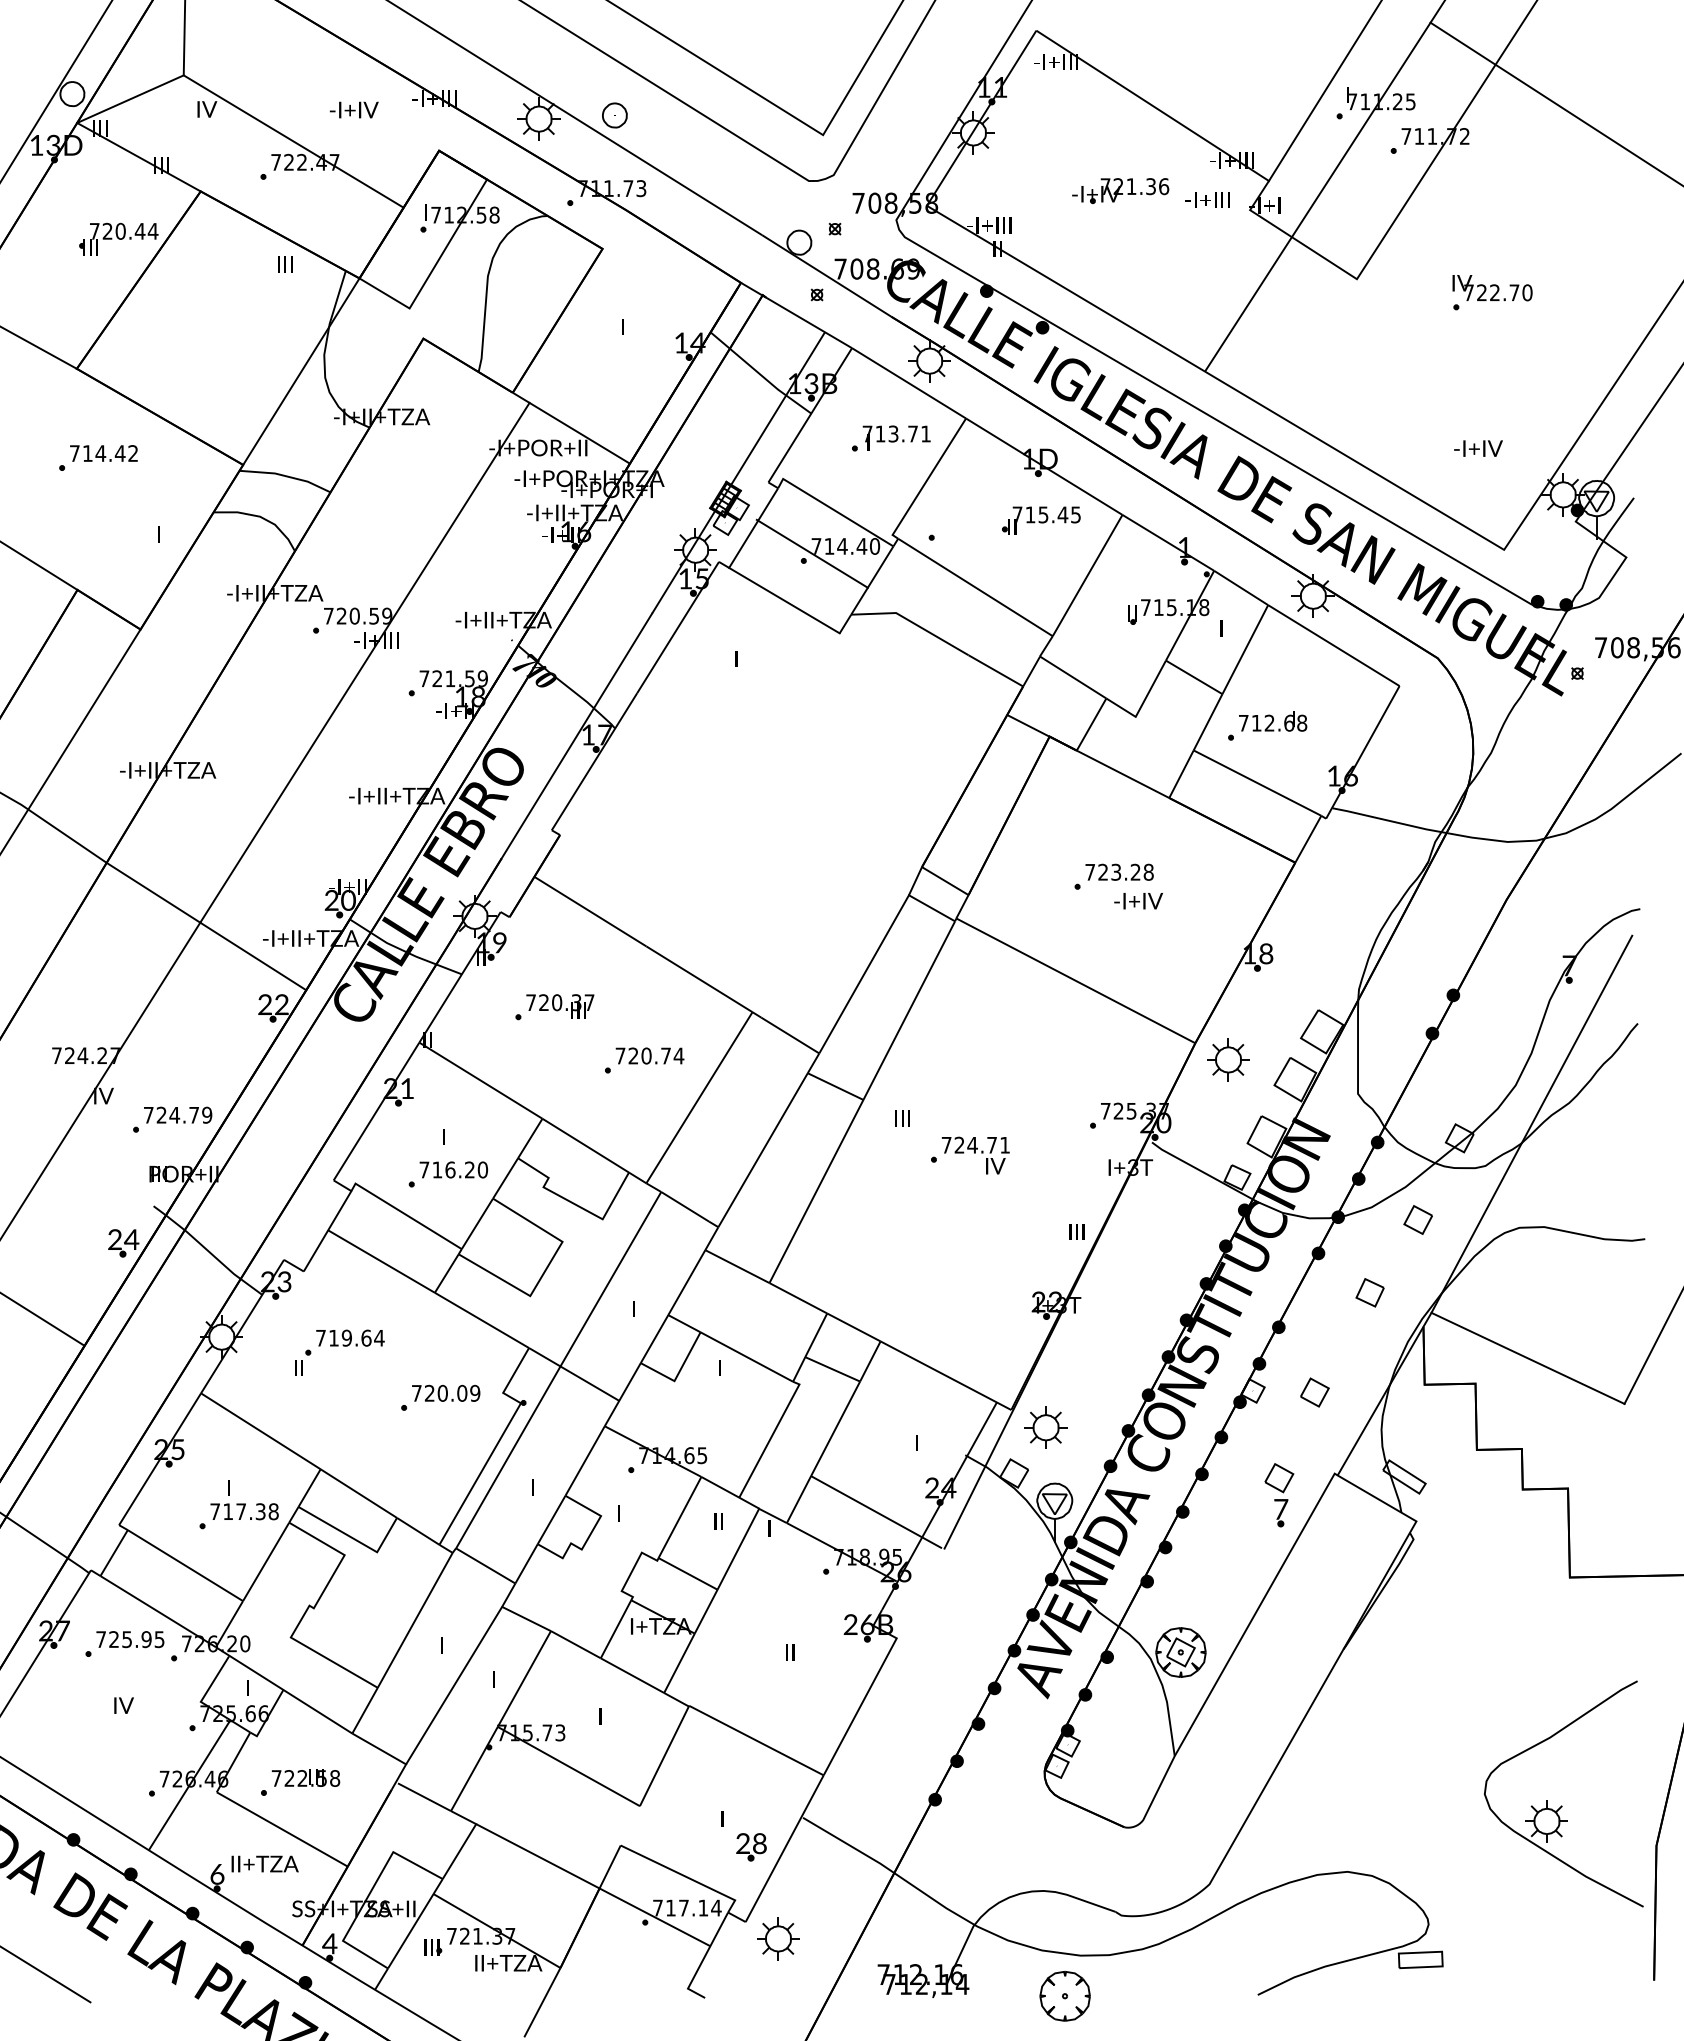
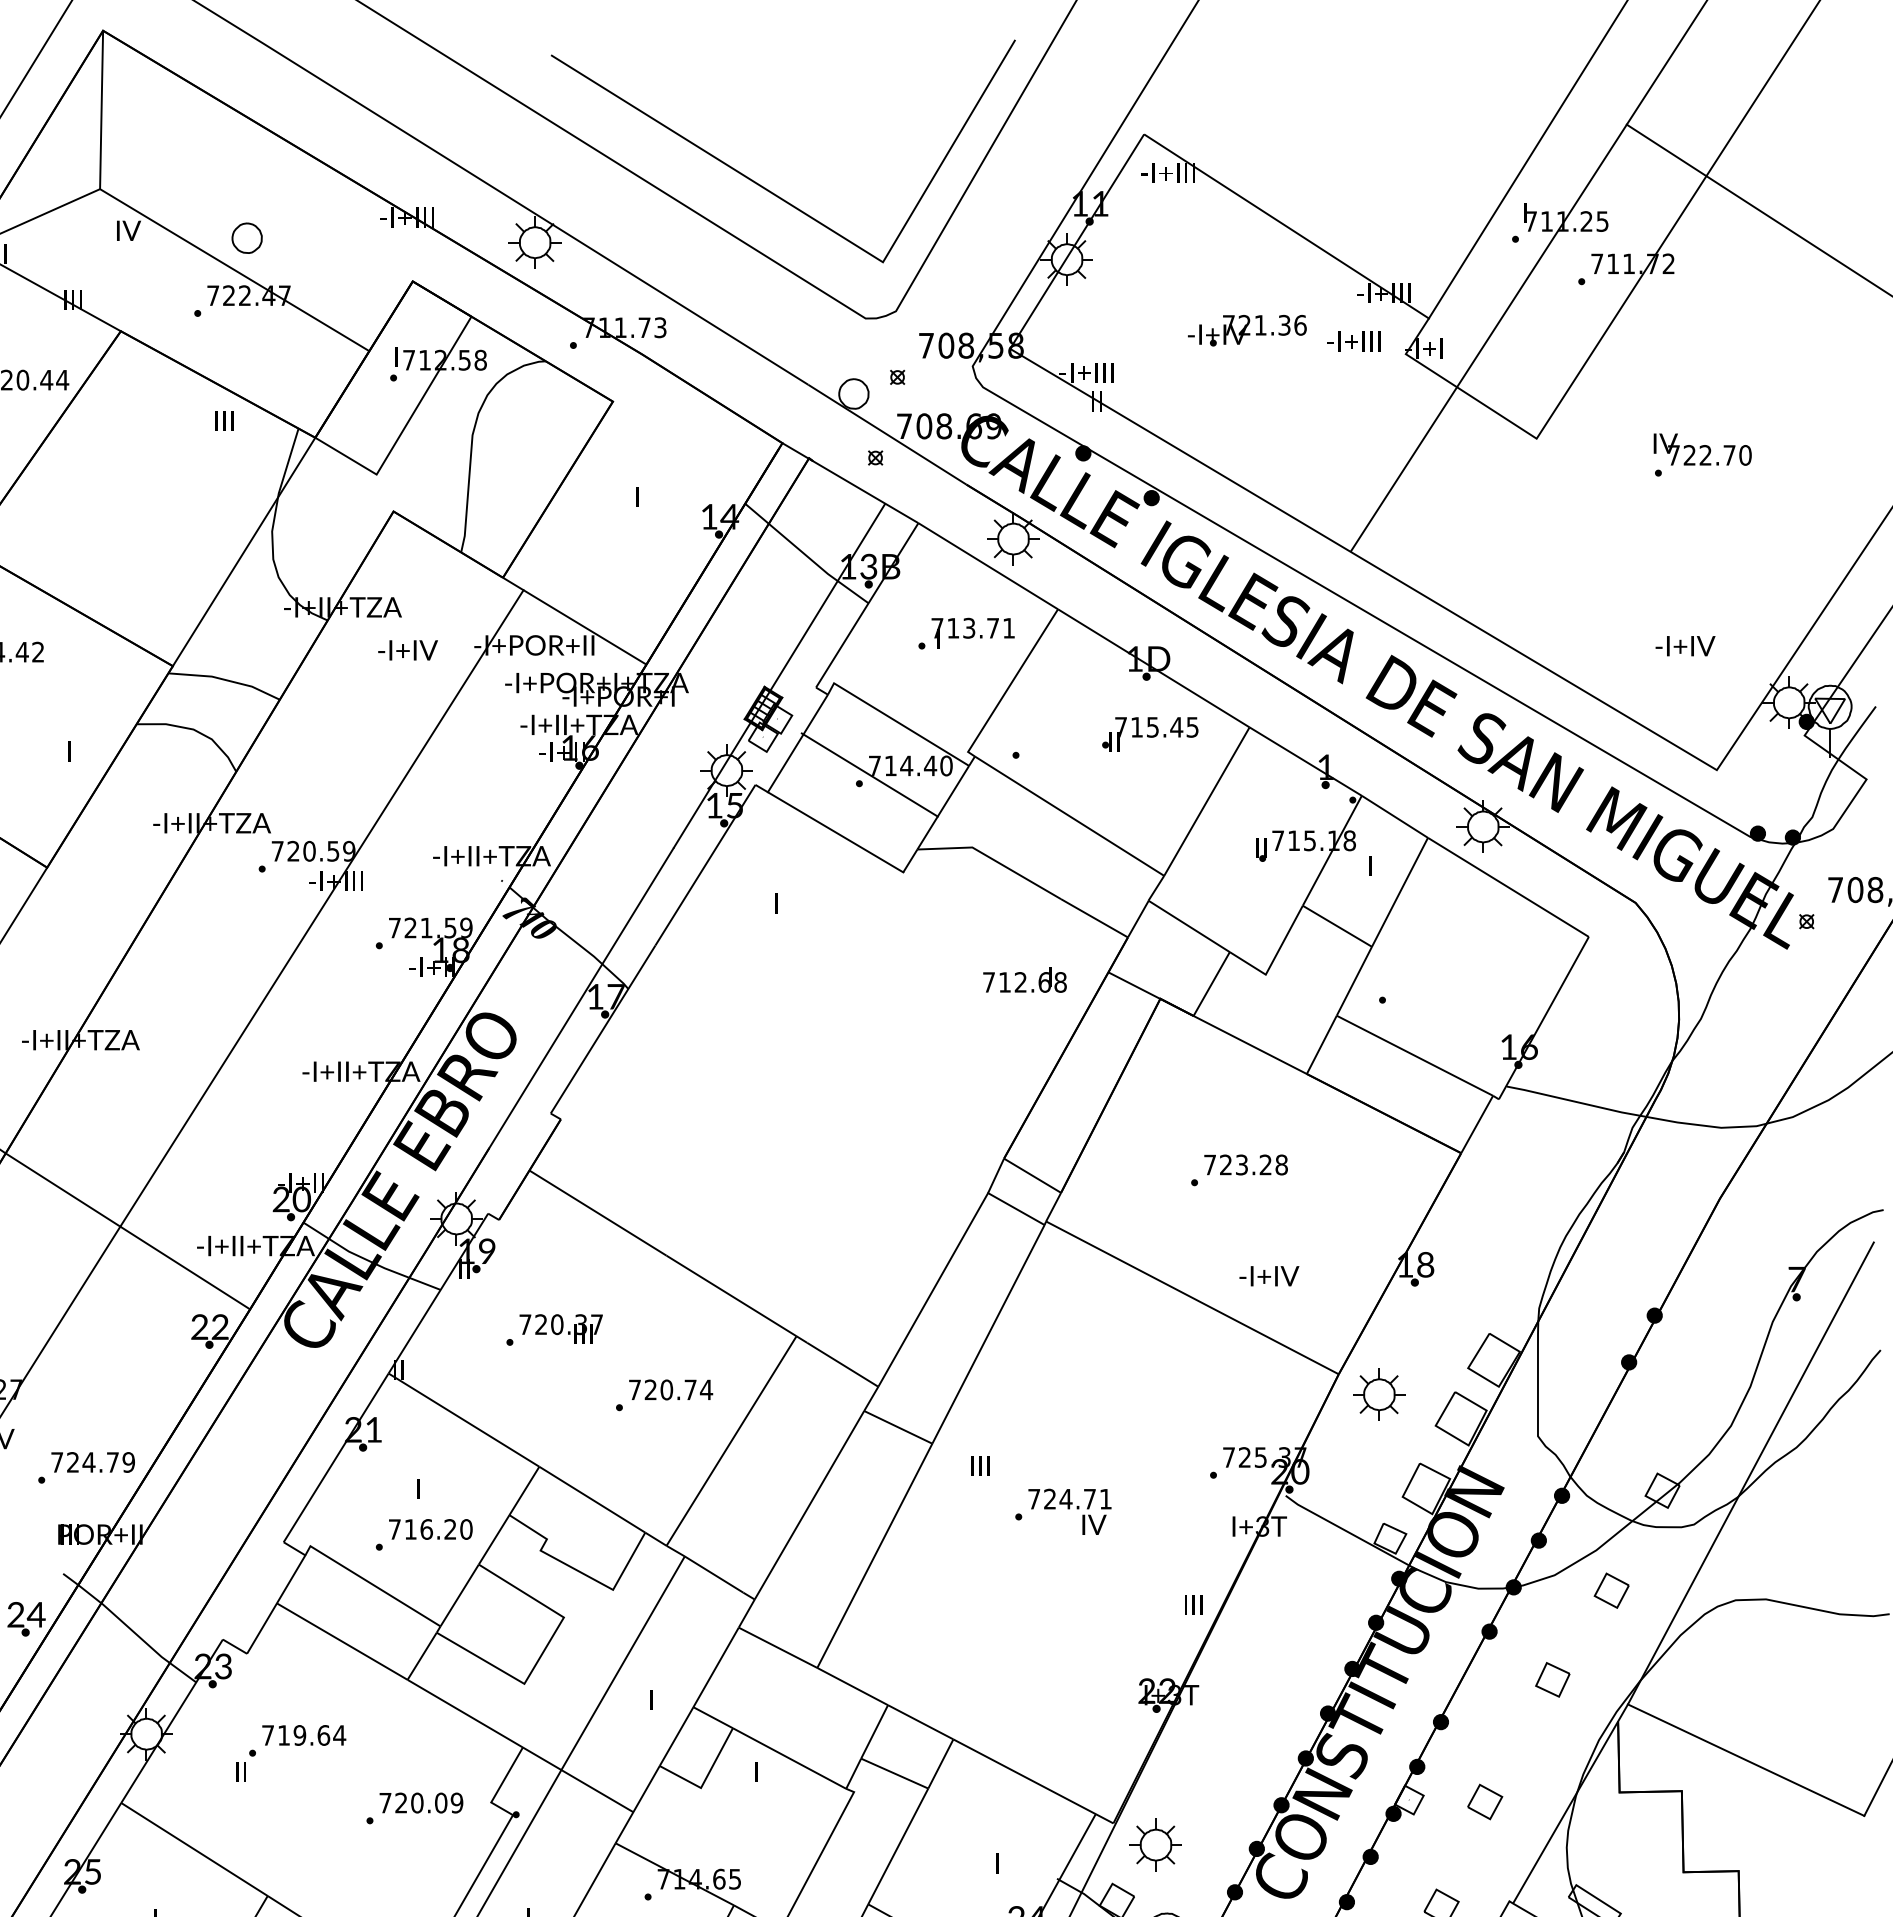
text: (353, 109) -> (407, 649), moved
part: (614, 115) -> (246, 238), moved
text: (1273, 721) -> (1025, 980), moved
text: (1138, 901) -> (1269, 1276), moved

